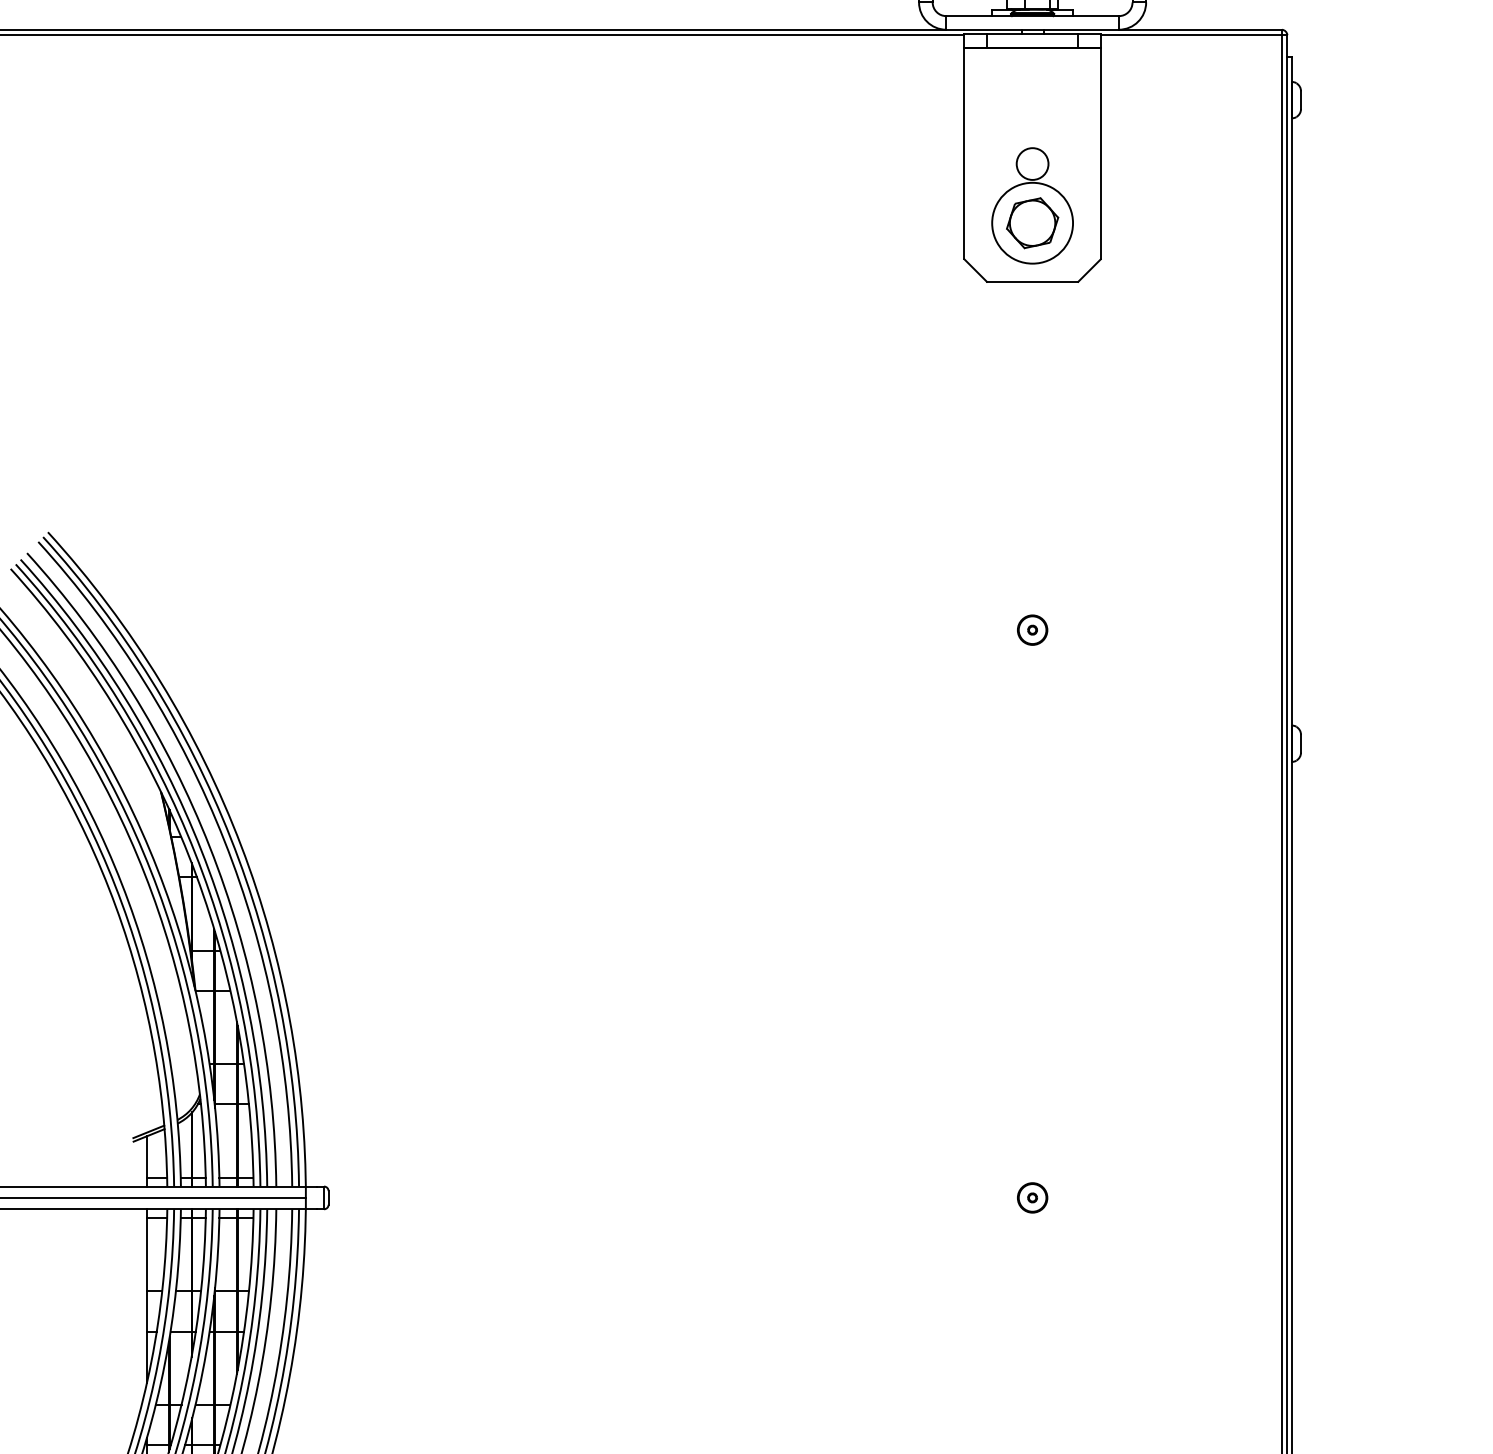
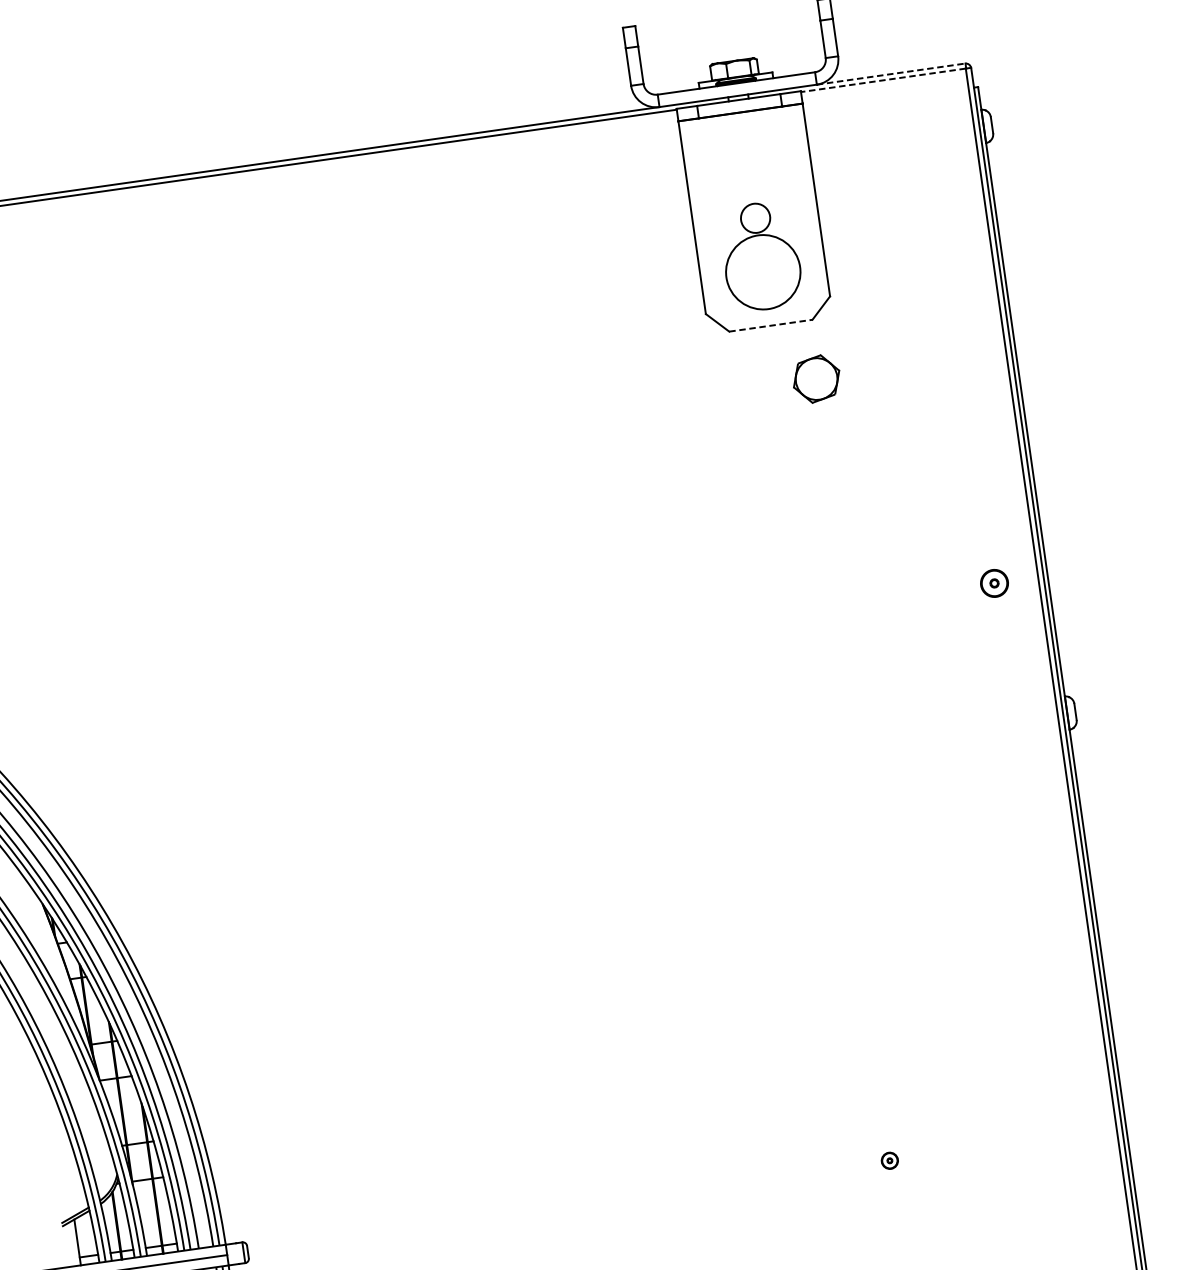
line: (1200, 29) -> (891, 73), solid -> dashed
line: (1190, 35) -> (882, 80), solid -> dashed
part: (1032, 223) -> (816, 379), moved
line: (1032, 281) -> (770, 325), solid -> dashed
part: (1032, 629) -> (994, 582), moved
part: (1032, 1197) -> (889, 1160), size x0.6

